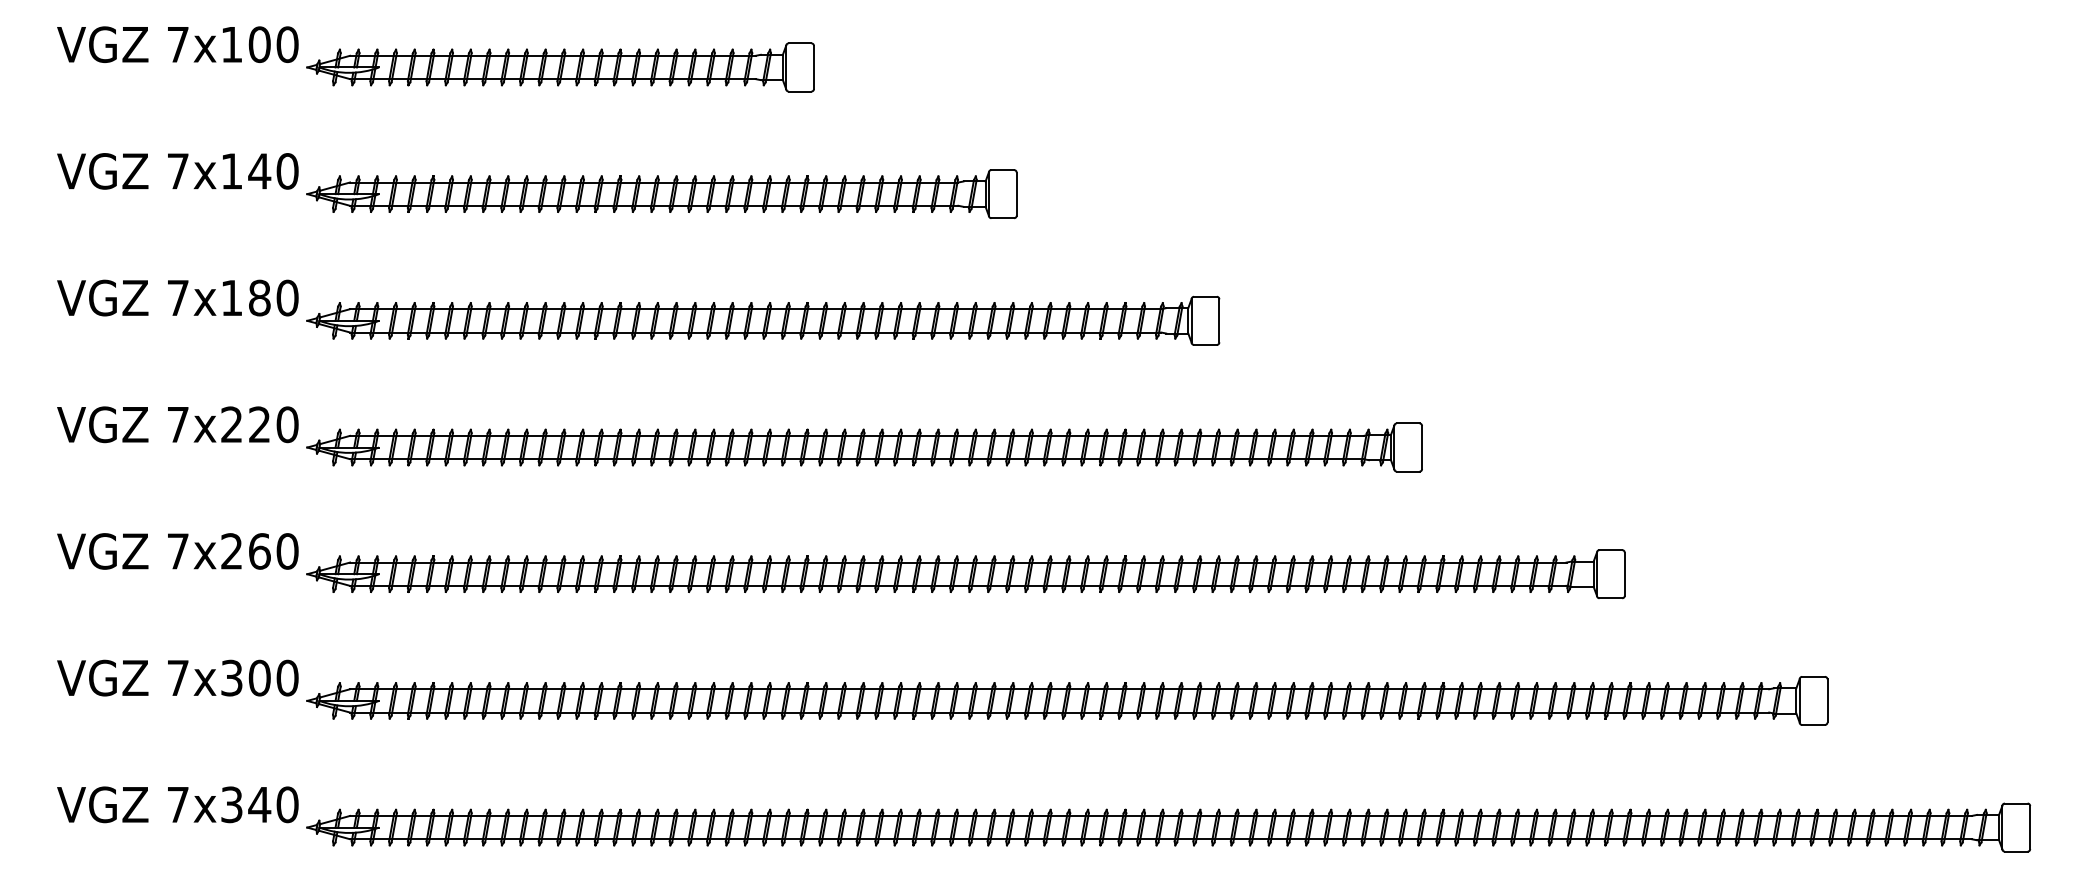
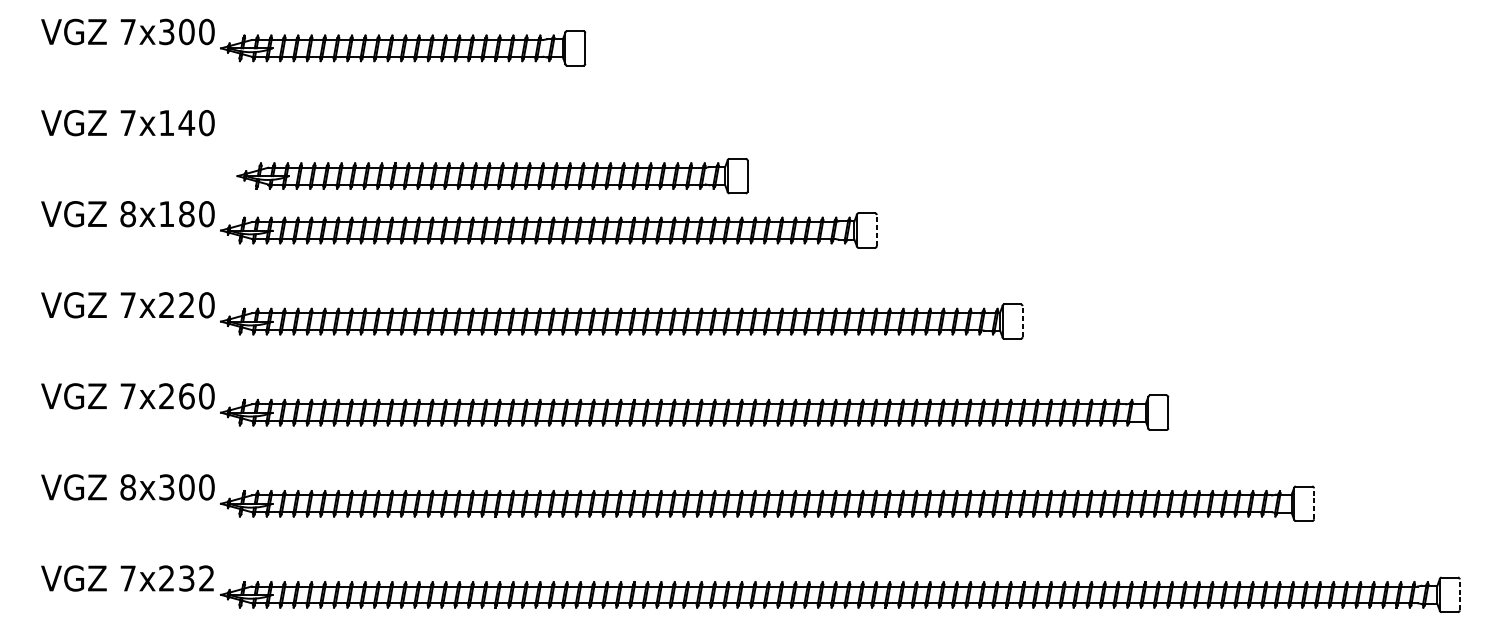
text: (231, 44) -> (166, 31), 7x100 -> 7x300
part: (661, 194) -> (492, 176), moved
text: (178, 297) -> (128, 213), 7x180 -> 8x180
line: (1219, 320) -> (876, 230), solid -> dashed
line: (1422, 447) -> (1022, 321), solid -> dashed
text: (178, 677) -> (128, 486), 7x300 -> 8x300
line: (1827, 700) -> (1314, 503), solid -> dashed
text: (259, 804) -> (186, 578), 7x340 -> 7x232
line: (2030, 827) -> (1459, 594), solid -> dashed

